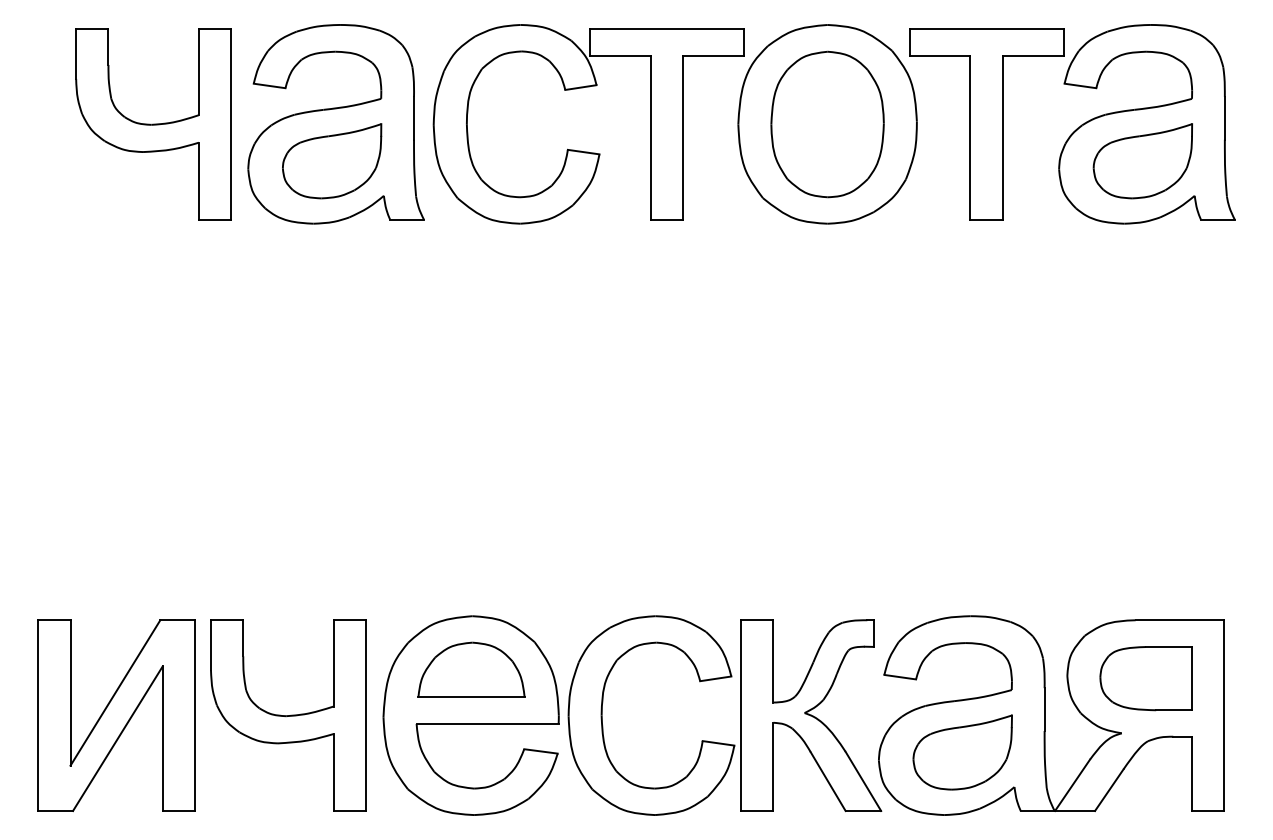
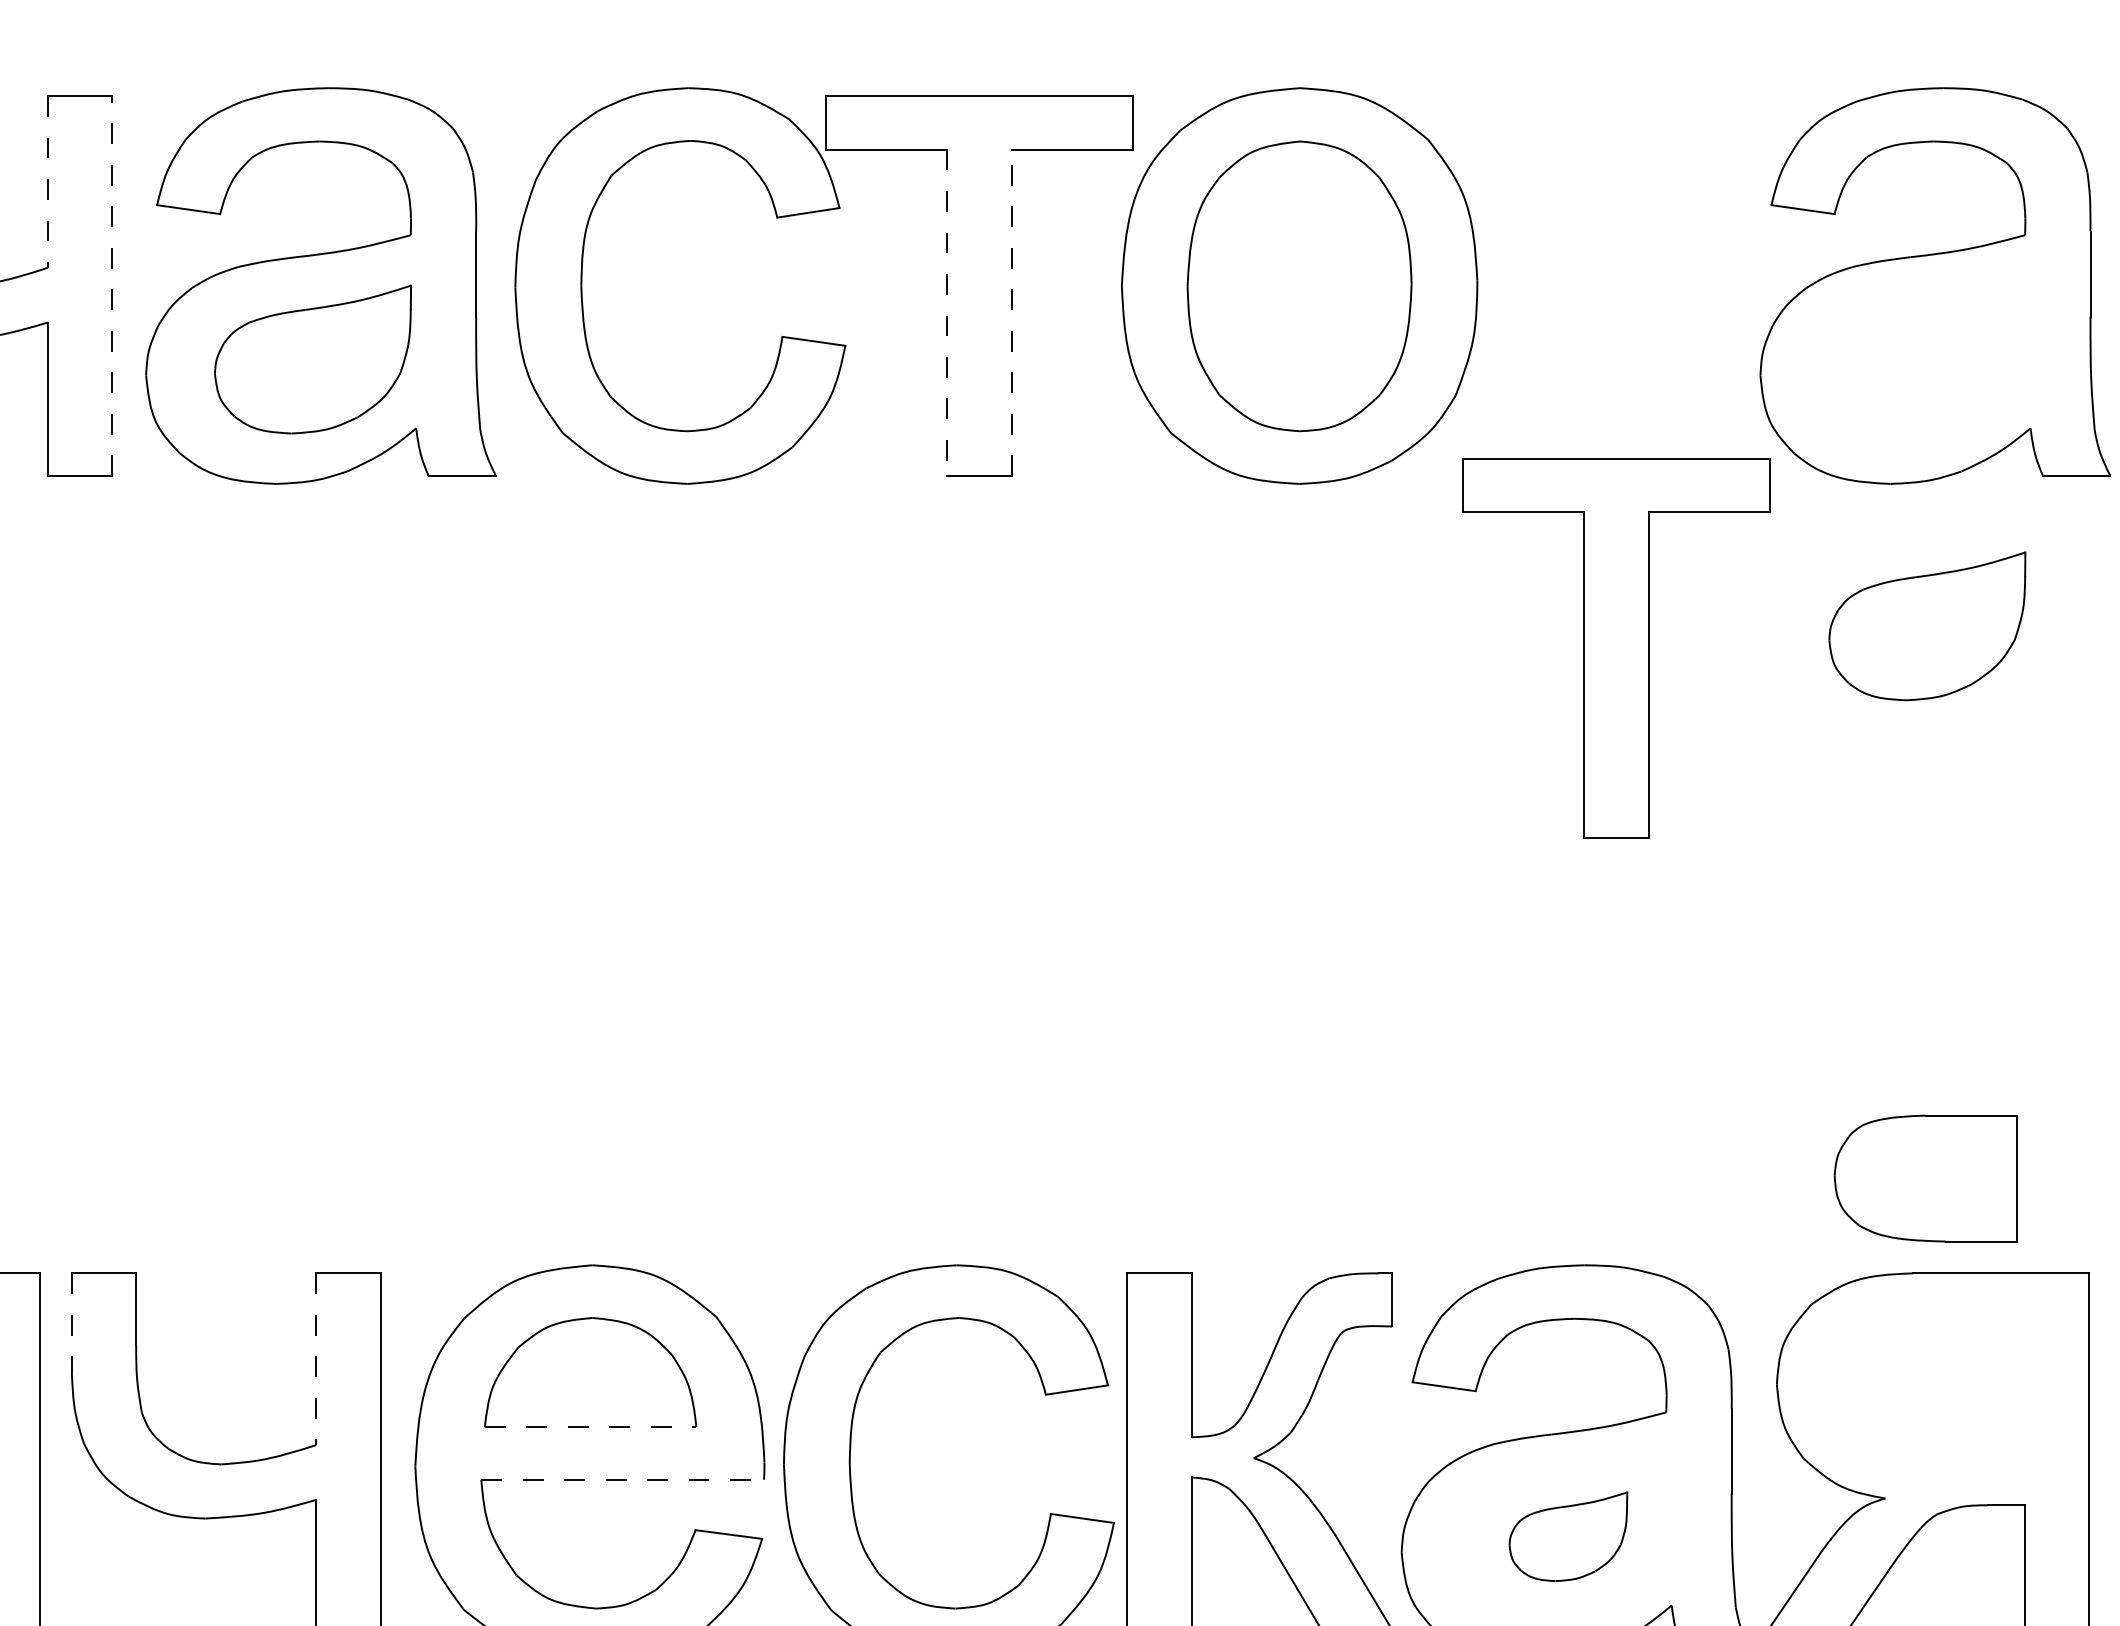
line: (198, 72) -> (47, 182), solid -> dashed
line: (231, 123) -> (112, 284), solid -> dashed
part: (986, 124) -> (1615, 648), moved
line: (650, 137) -> (946, 312), solid -> dashed
line: (683, 137) -> (1012, 312), solid -> dashed
part: (1142, 161) -> (1926, 626), moved
line: (210, 645) -> (70, 1323), solid -> dashed
line: (333, 663) -> (315, 1359), solid -> dashed
part: (1145, 678) -> (1924, 1178), moved
line: (472, 697) -> (592, 1427), solid -> dashed
line: (487, 723) -> (622, 1478), solid -> dashed
part: (962, 752) -> (1568, 1536), size x0.6

